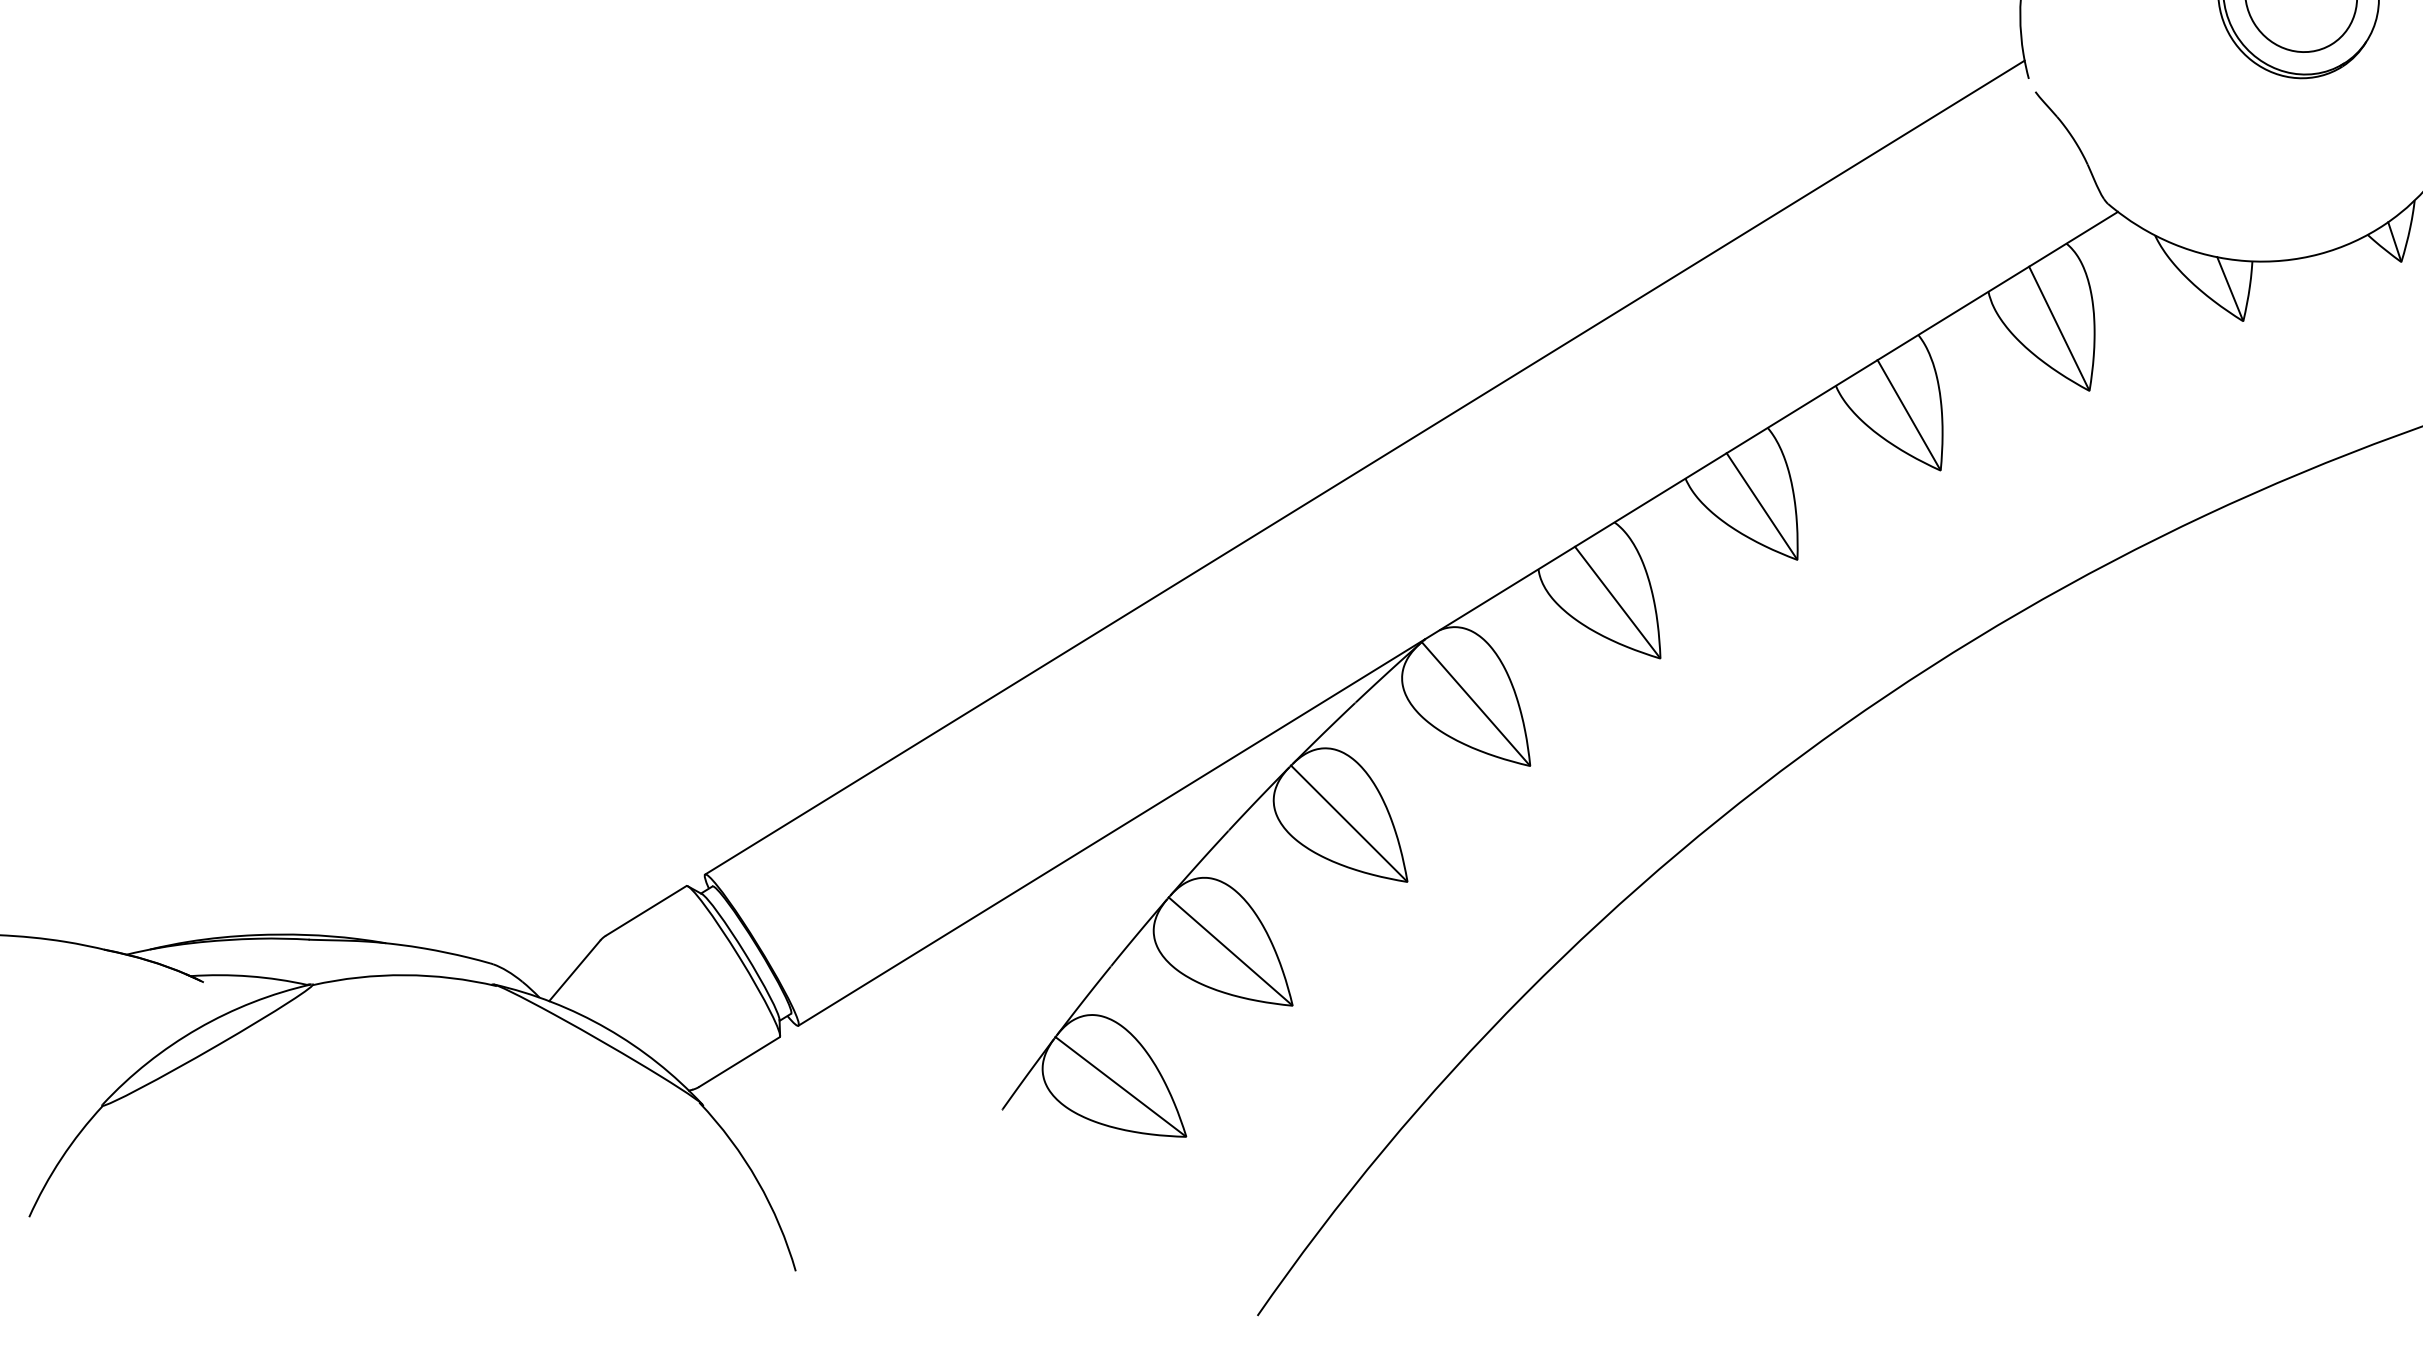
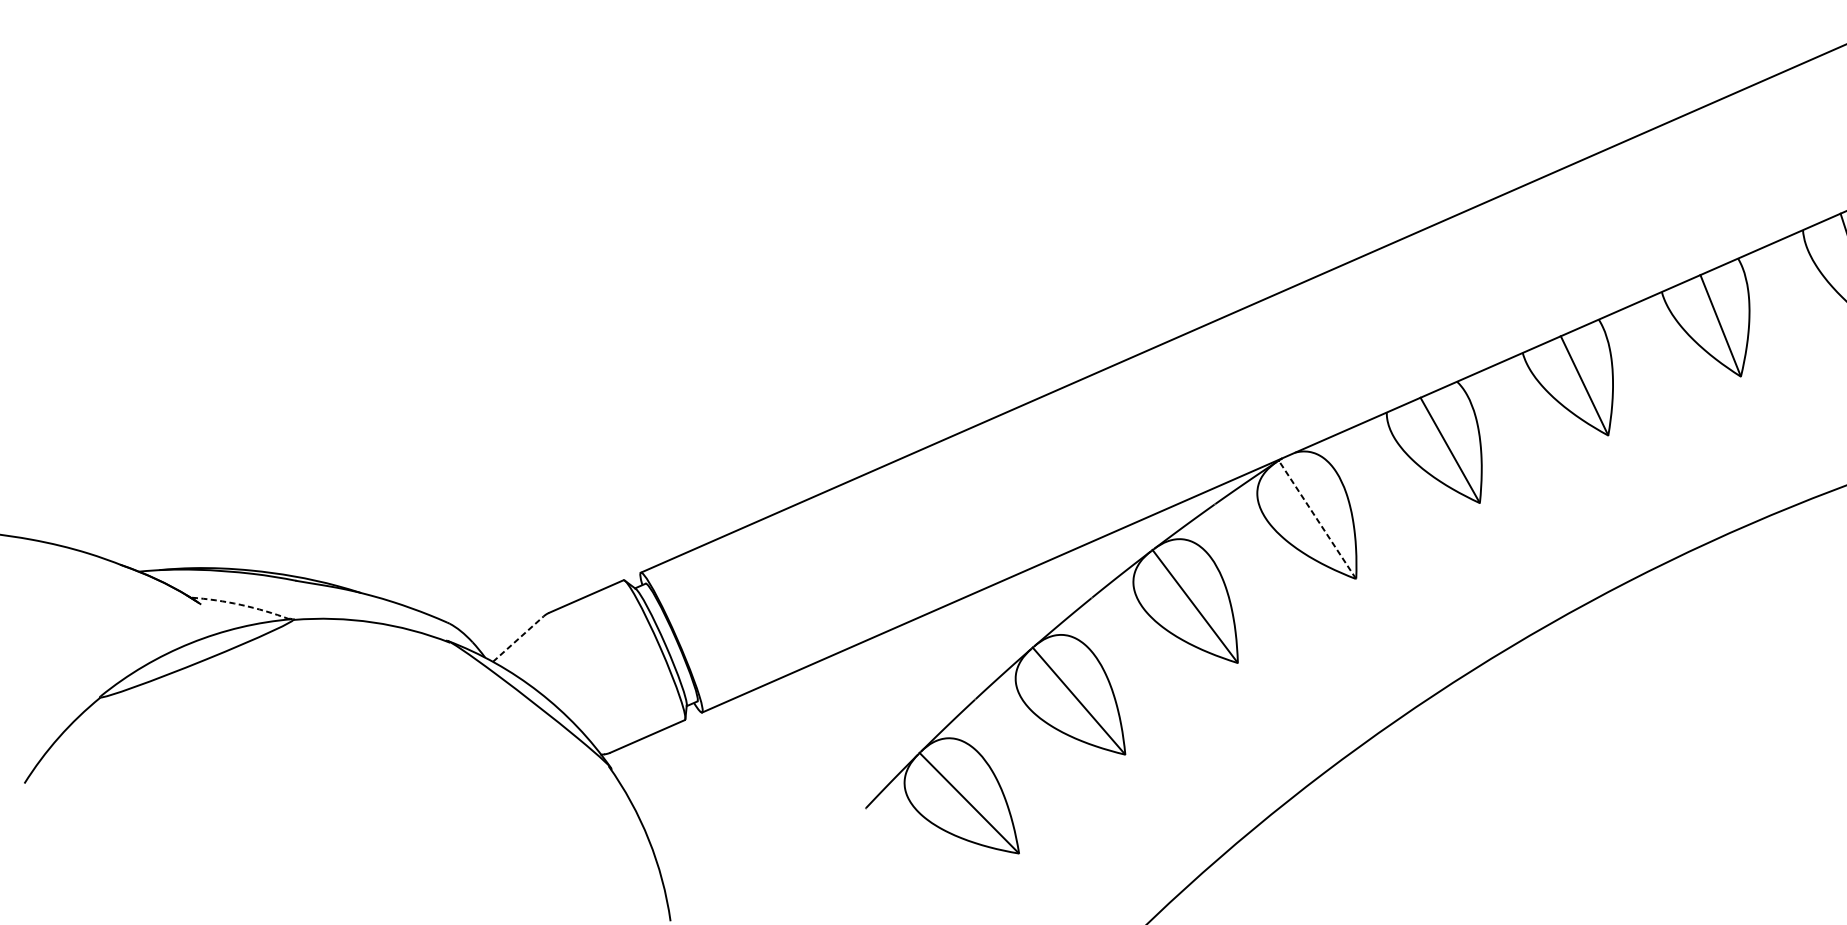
line: (1475, 703) -> (1317, 519), solid -> dashed
line: (574, 970) -> (518, 638), solid -> dashed
arc: (249, 976) -> (240, 604), solid -> dashed

